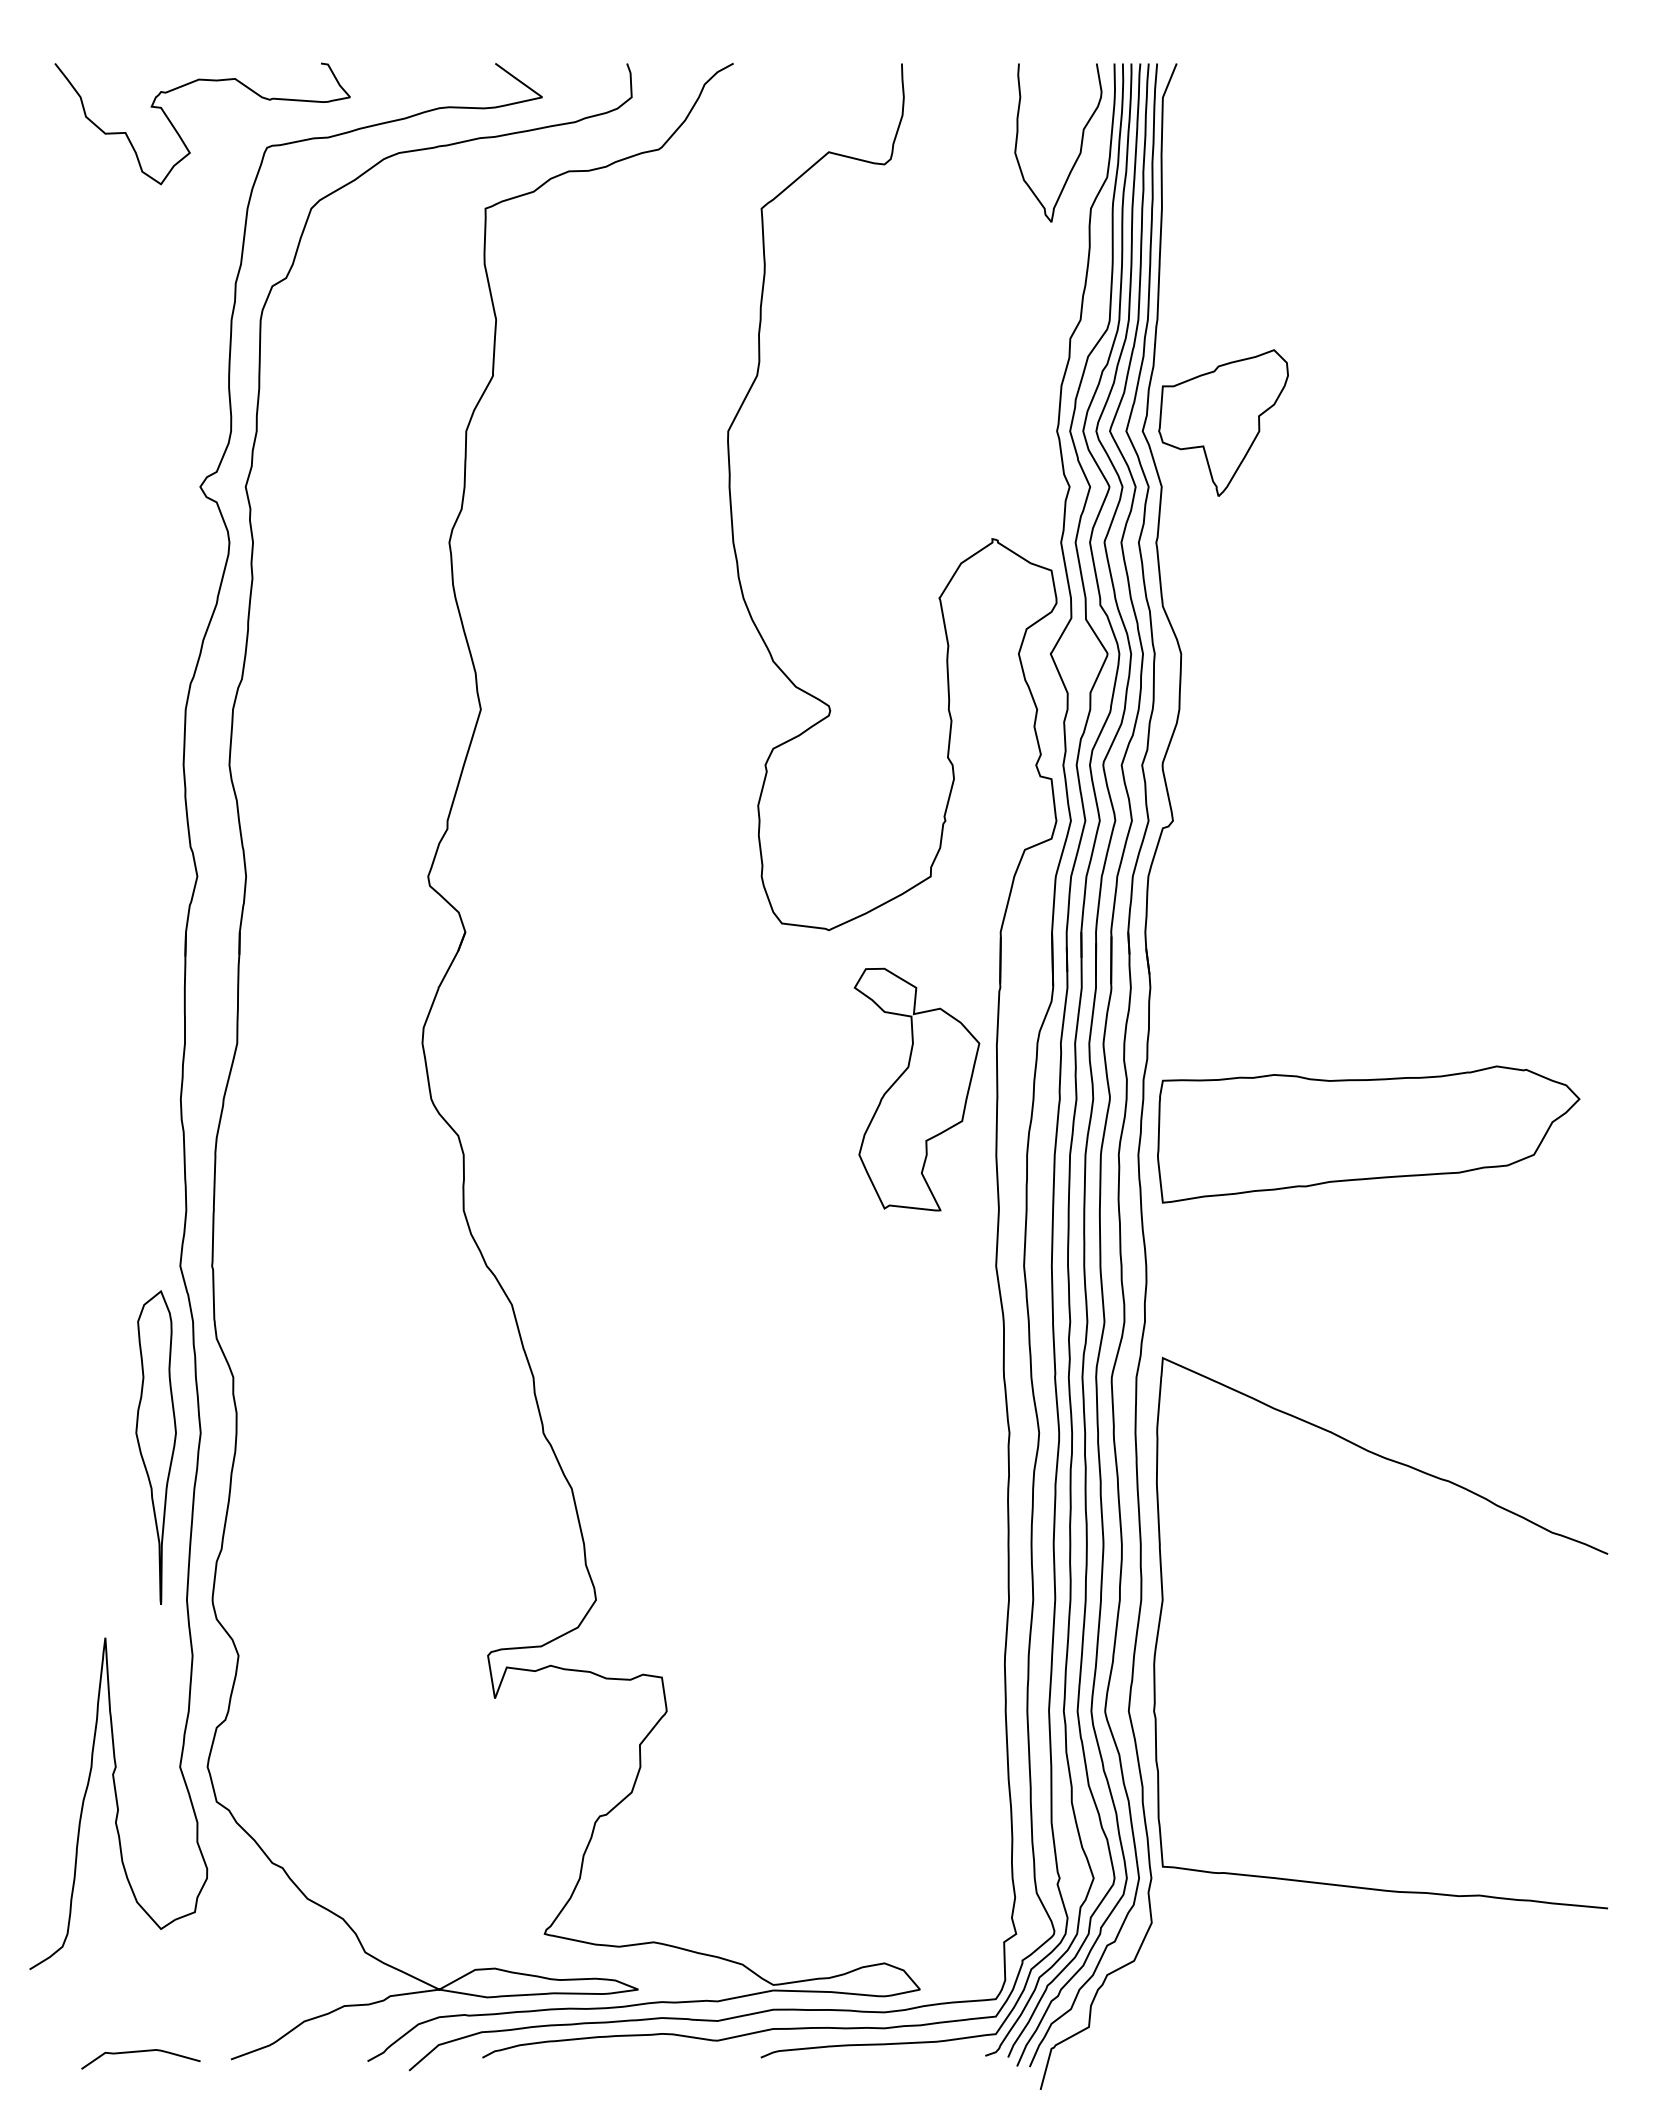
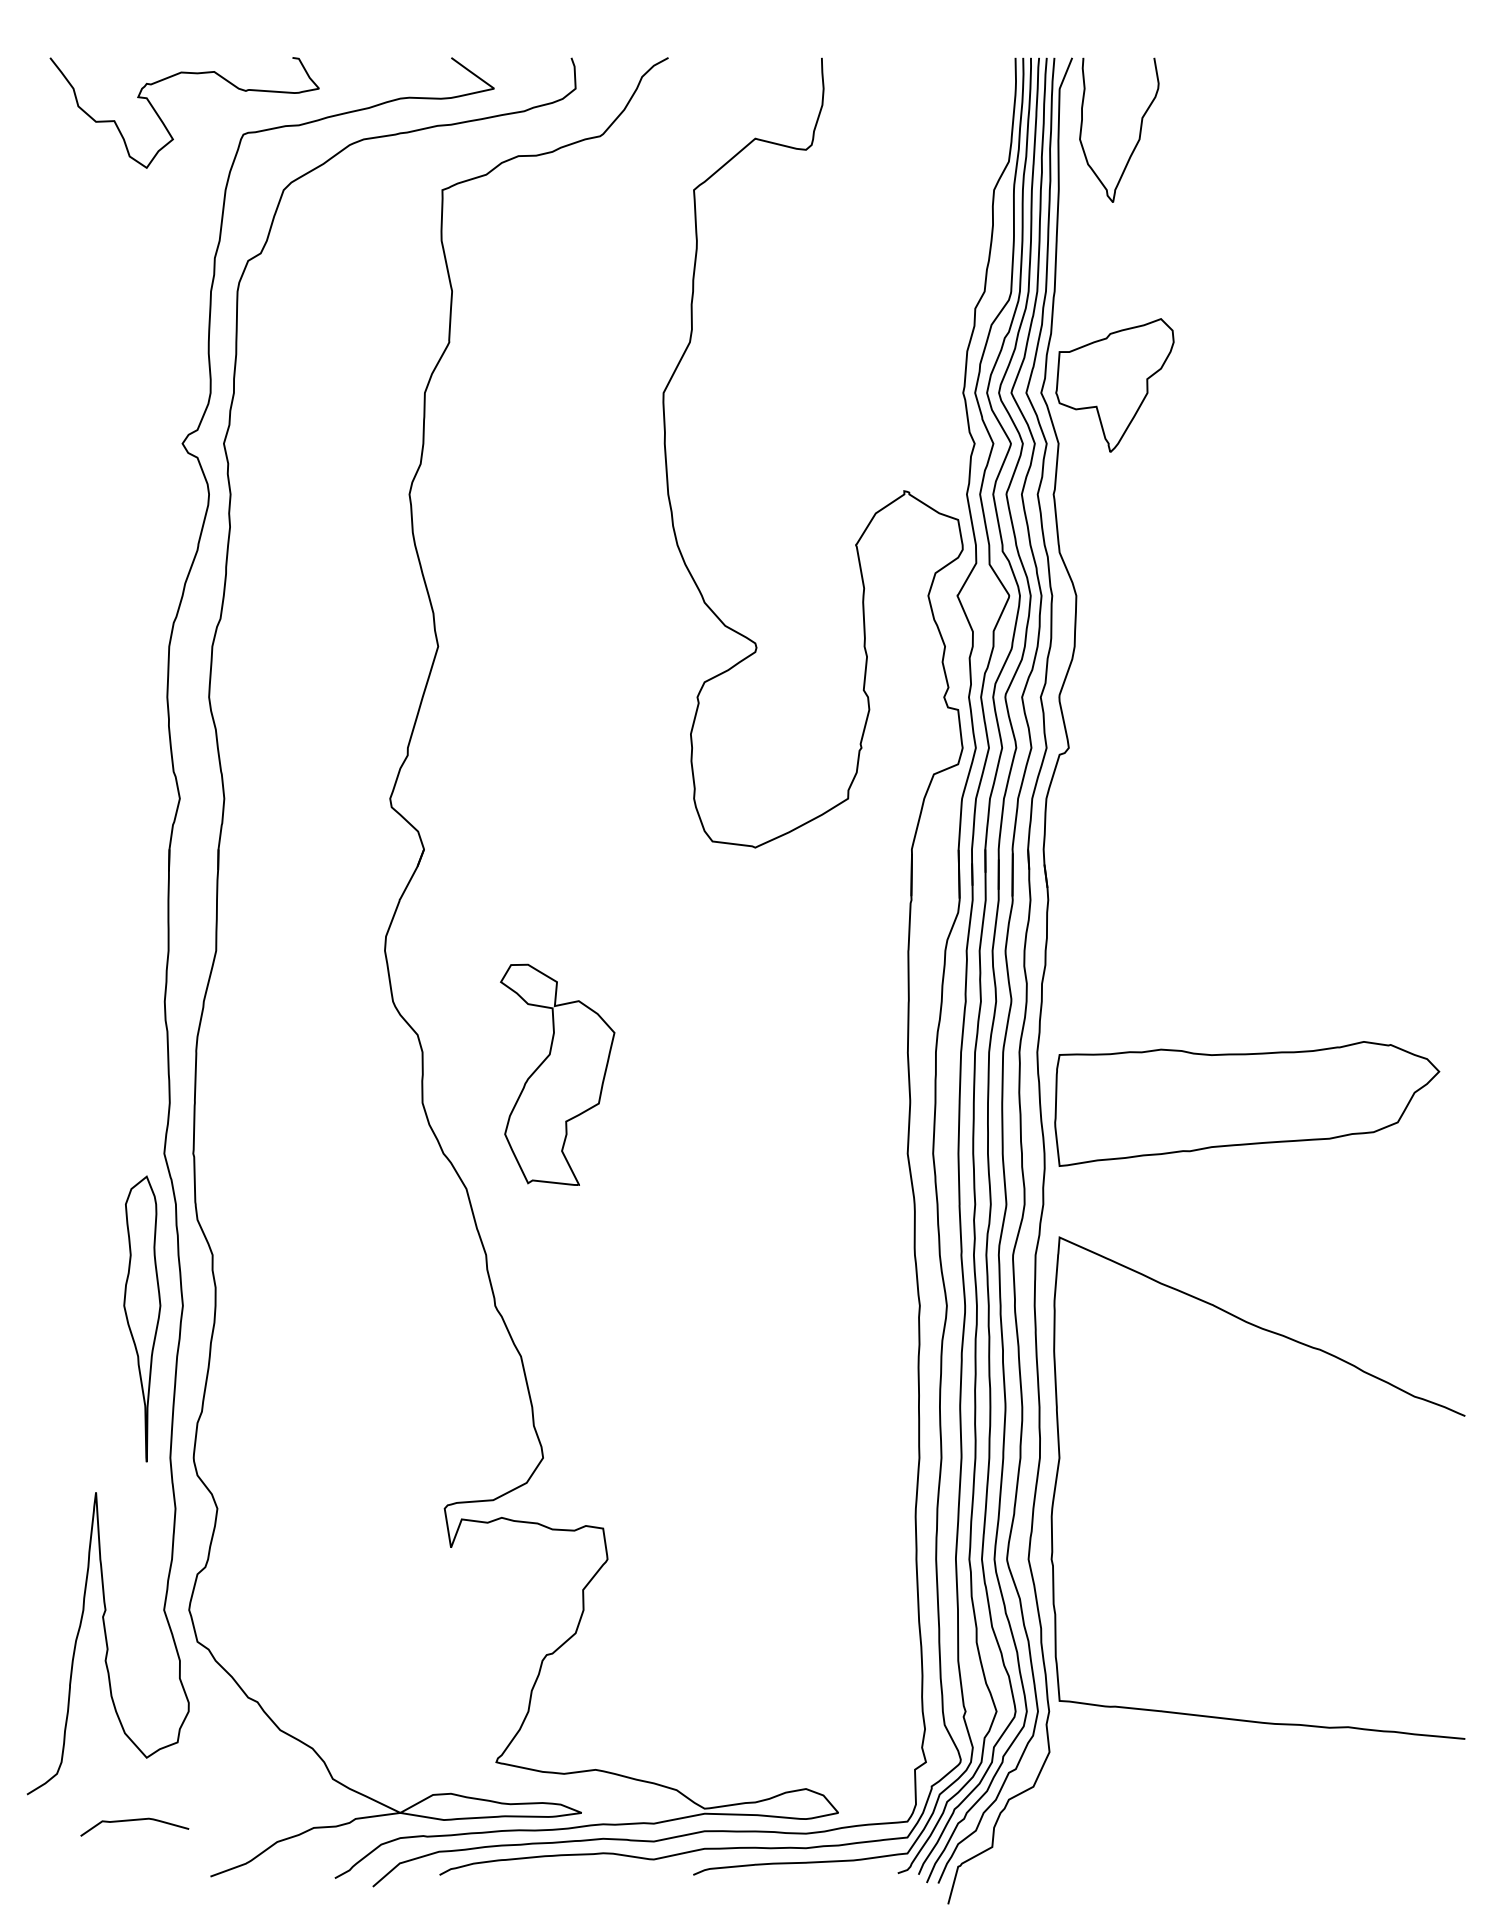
curve: (1080, 144) -> (1139, 131), moved
part: (916, 1089) -> (557, 1074), moved
part: (1368, 1134) -> (1247, 1103), moved
curve: (140, 2052) -> (134, 1821), moved

